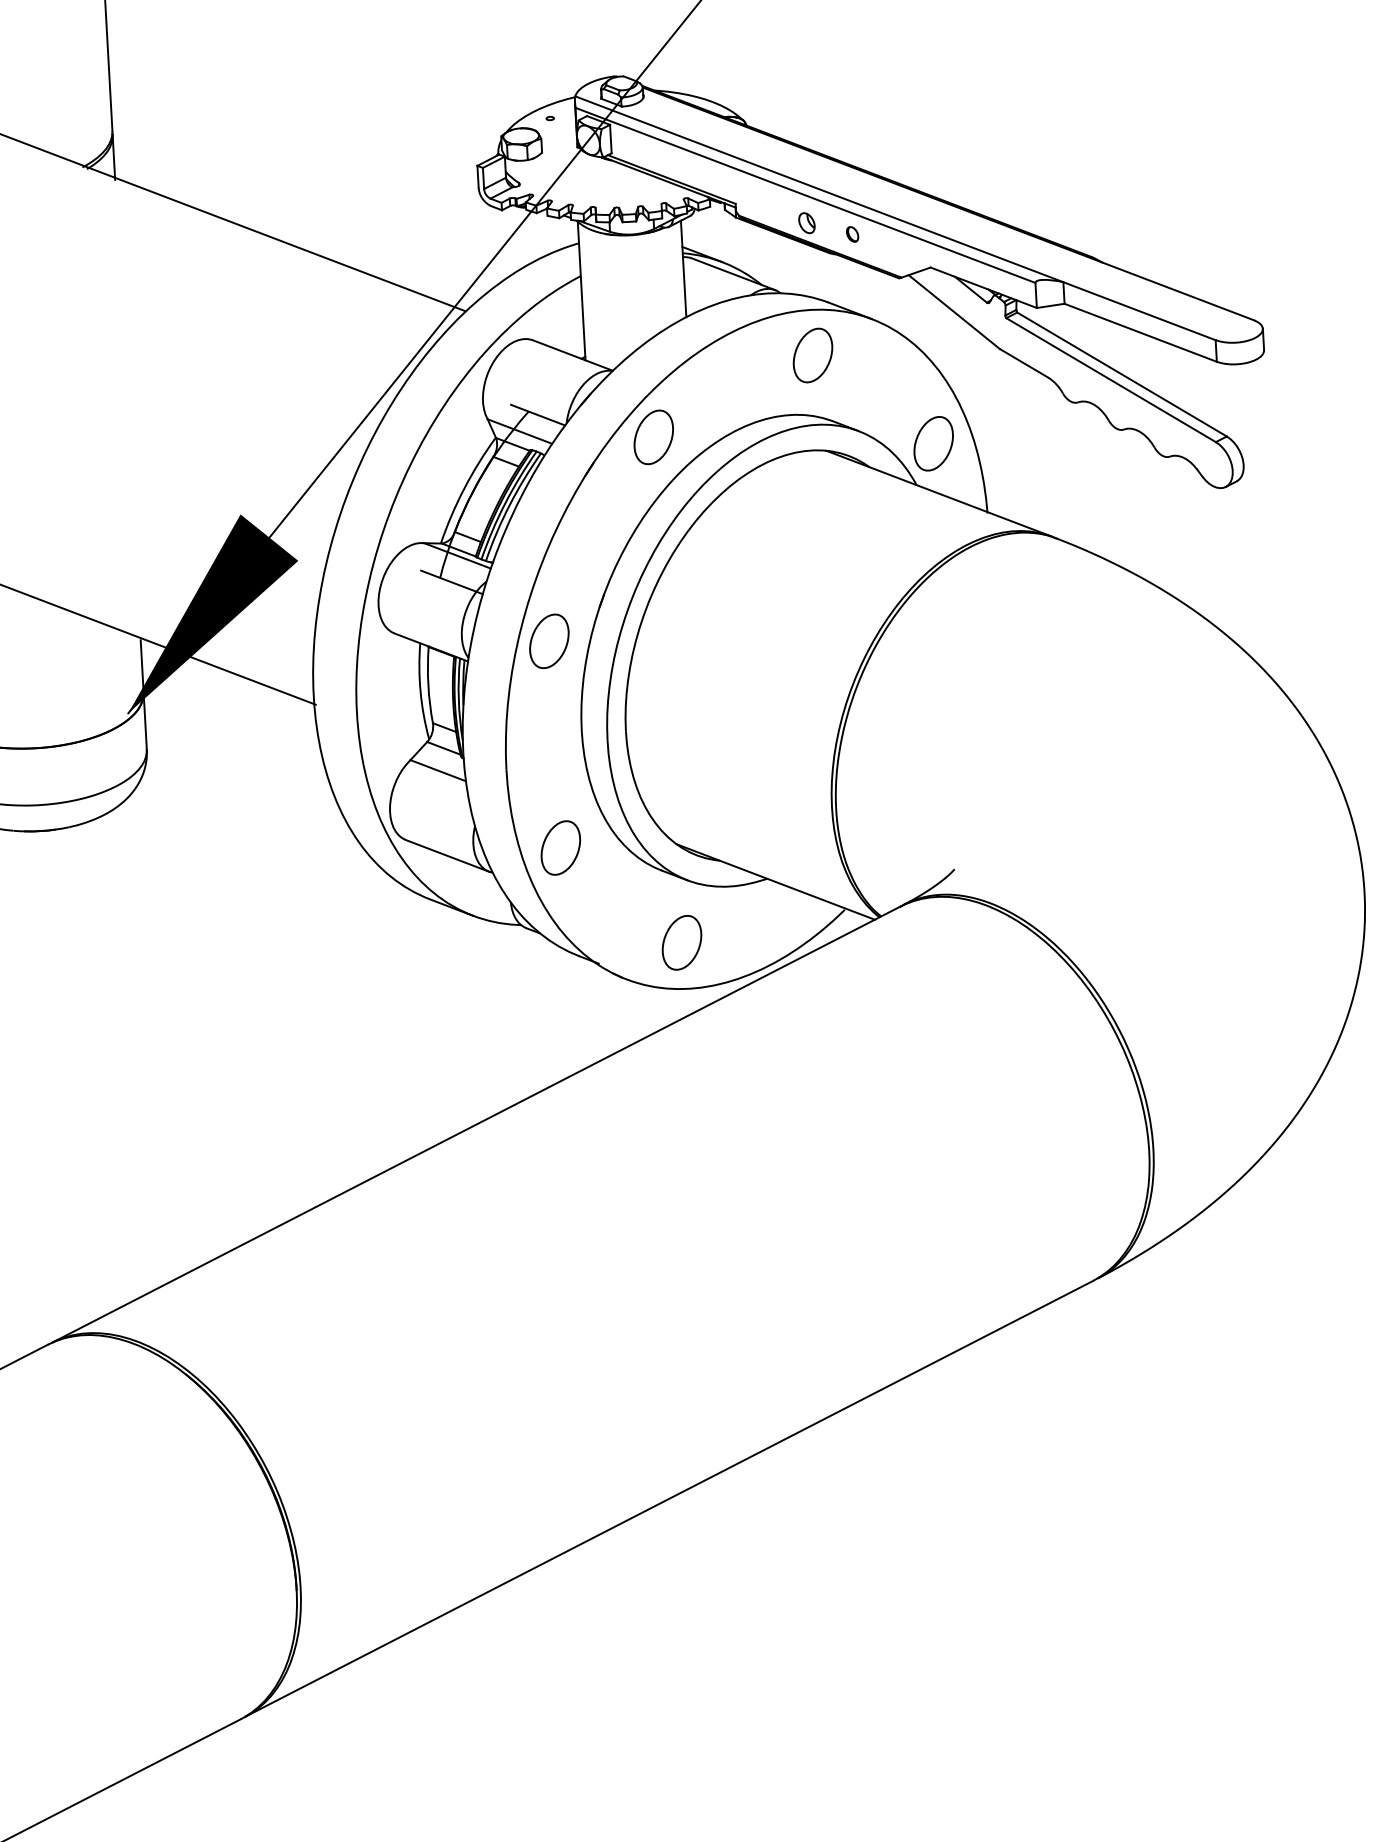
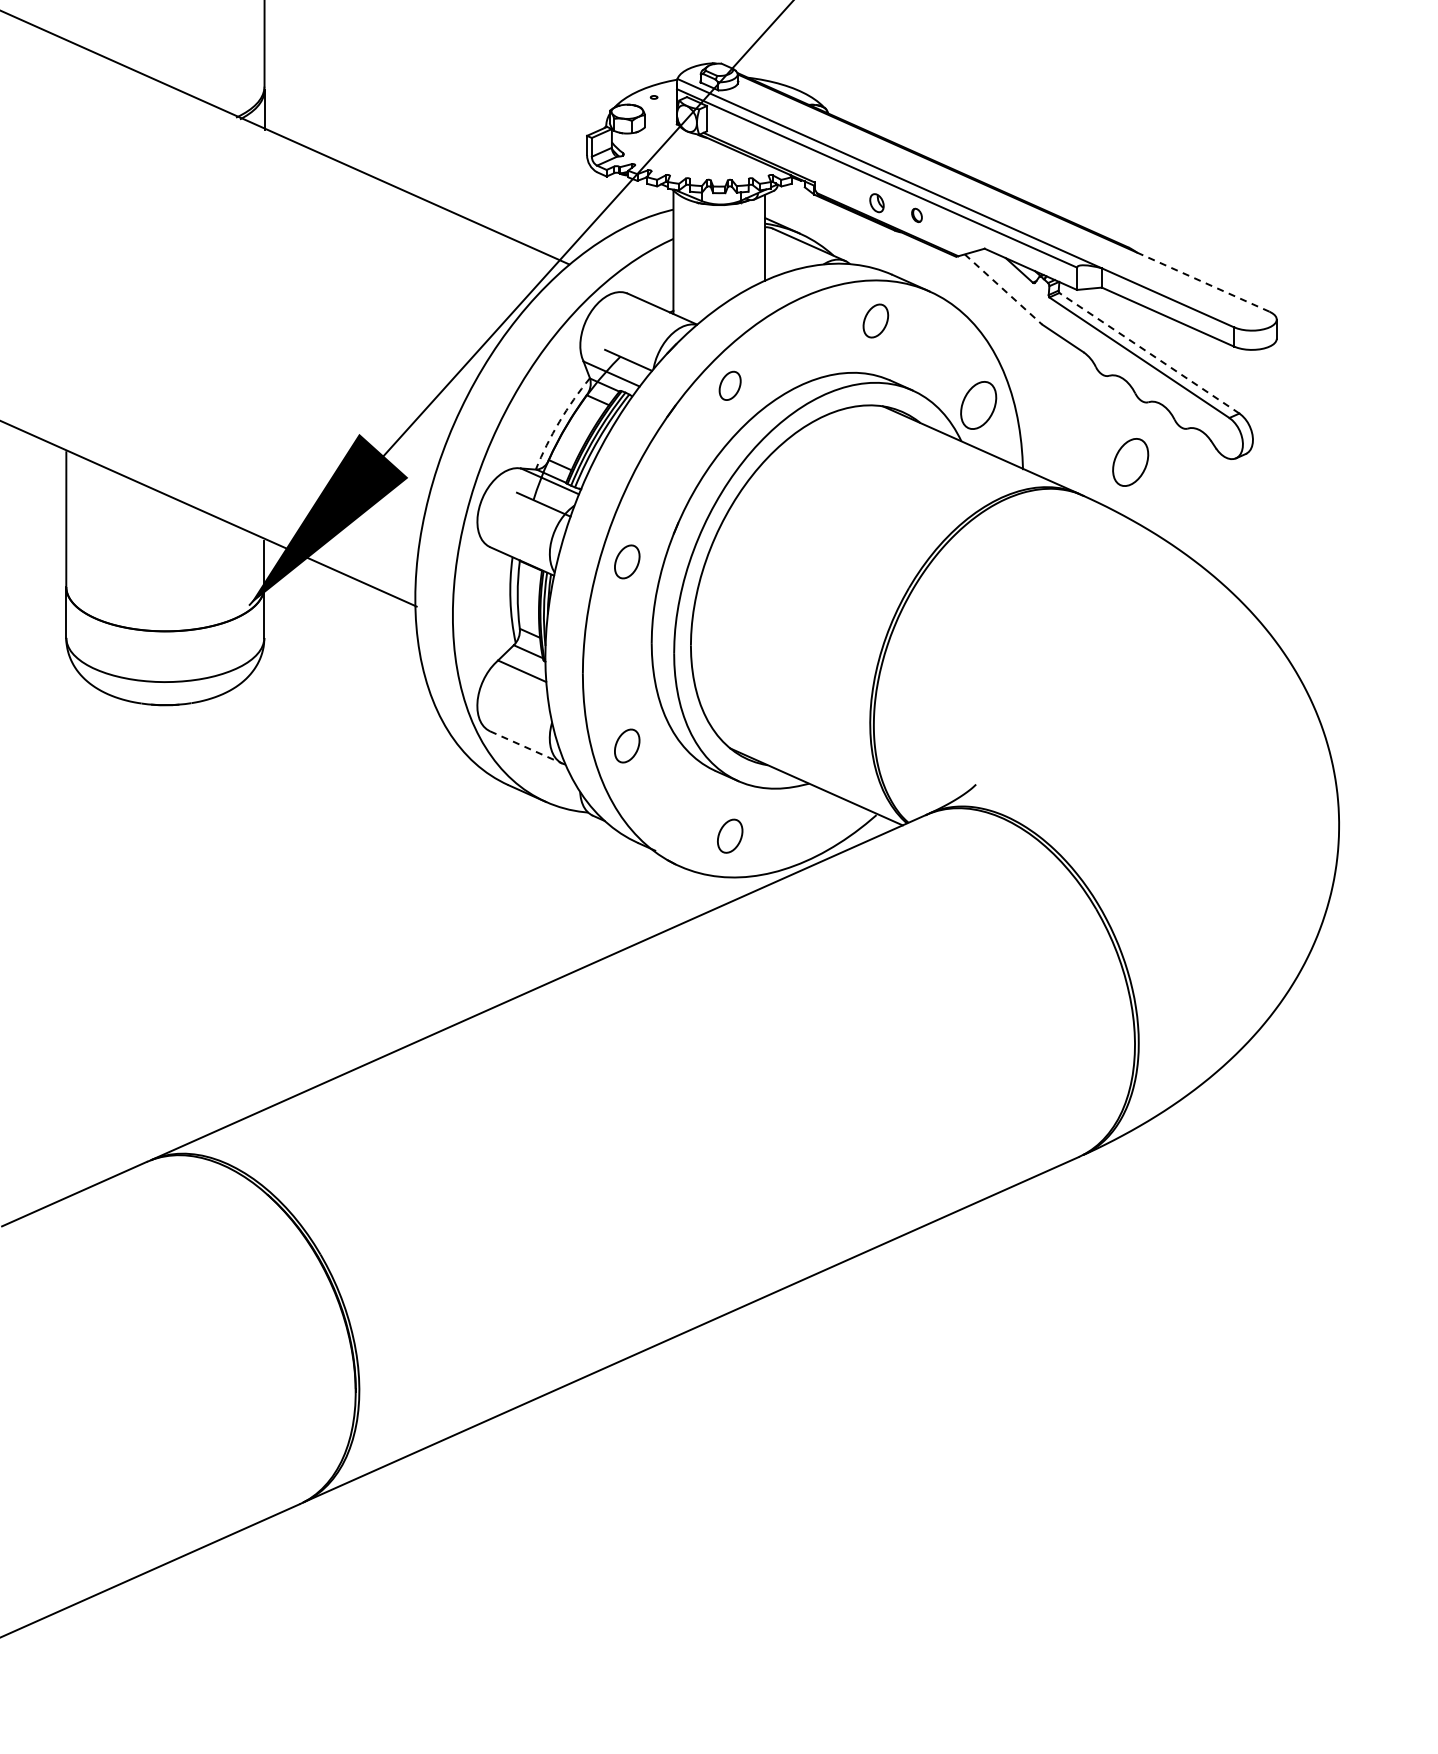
line: (1178, 291) -> (1203, 282), solid -> dashed
line: (954, 312) -> (1003, 289), solid -> dashed
part: (812, 354) -> (875, 320), size x0.7
line: (1122, 374) -> (1149, 353), solid -> dashed
part: (652, 437) -> (729, 385), size x0.6
arc: (464, 488) -> (559, 421), solid -> dashed
part: (1107, 498) -> (1130, 462), added
part: (548, 640) -> (626, 561), size x0.7
part: (559, 847) -> (626, 745), size x0.7
line: (447, 855) -> (526, 747), solid -> dashed
part: (681, 941) -> (729, 835), size x0.7

